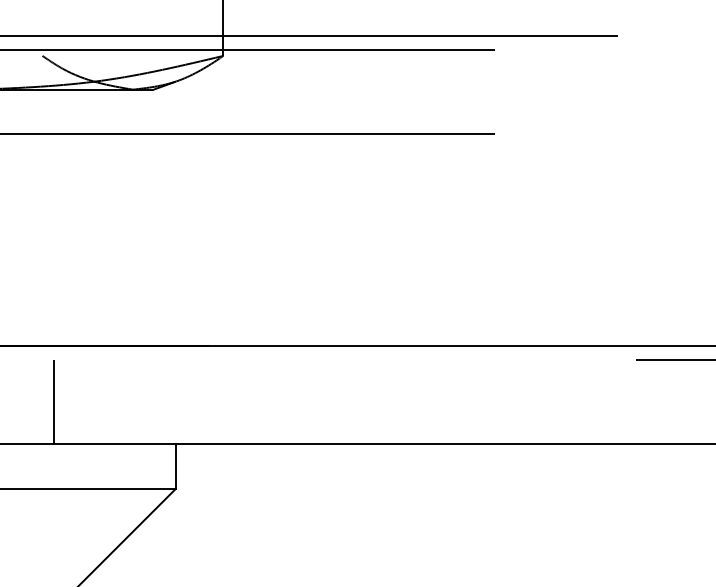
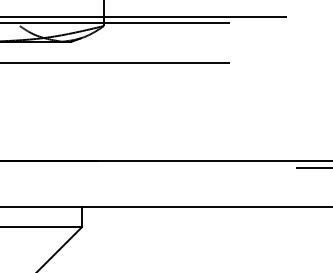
line: (52, 401) -> (24, 186), removed

